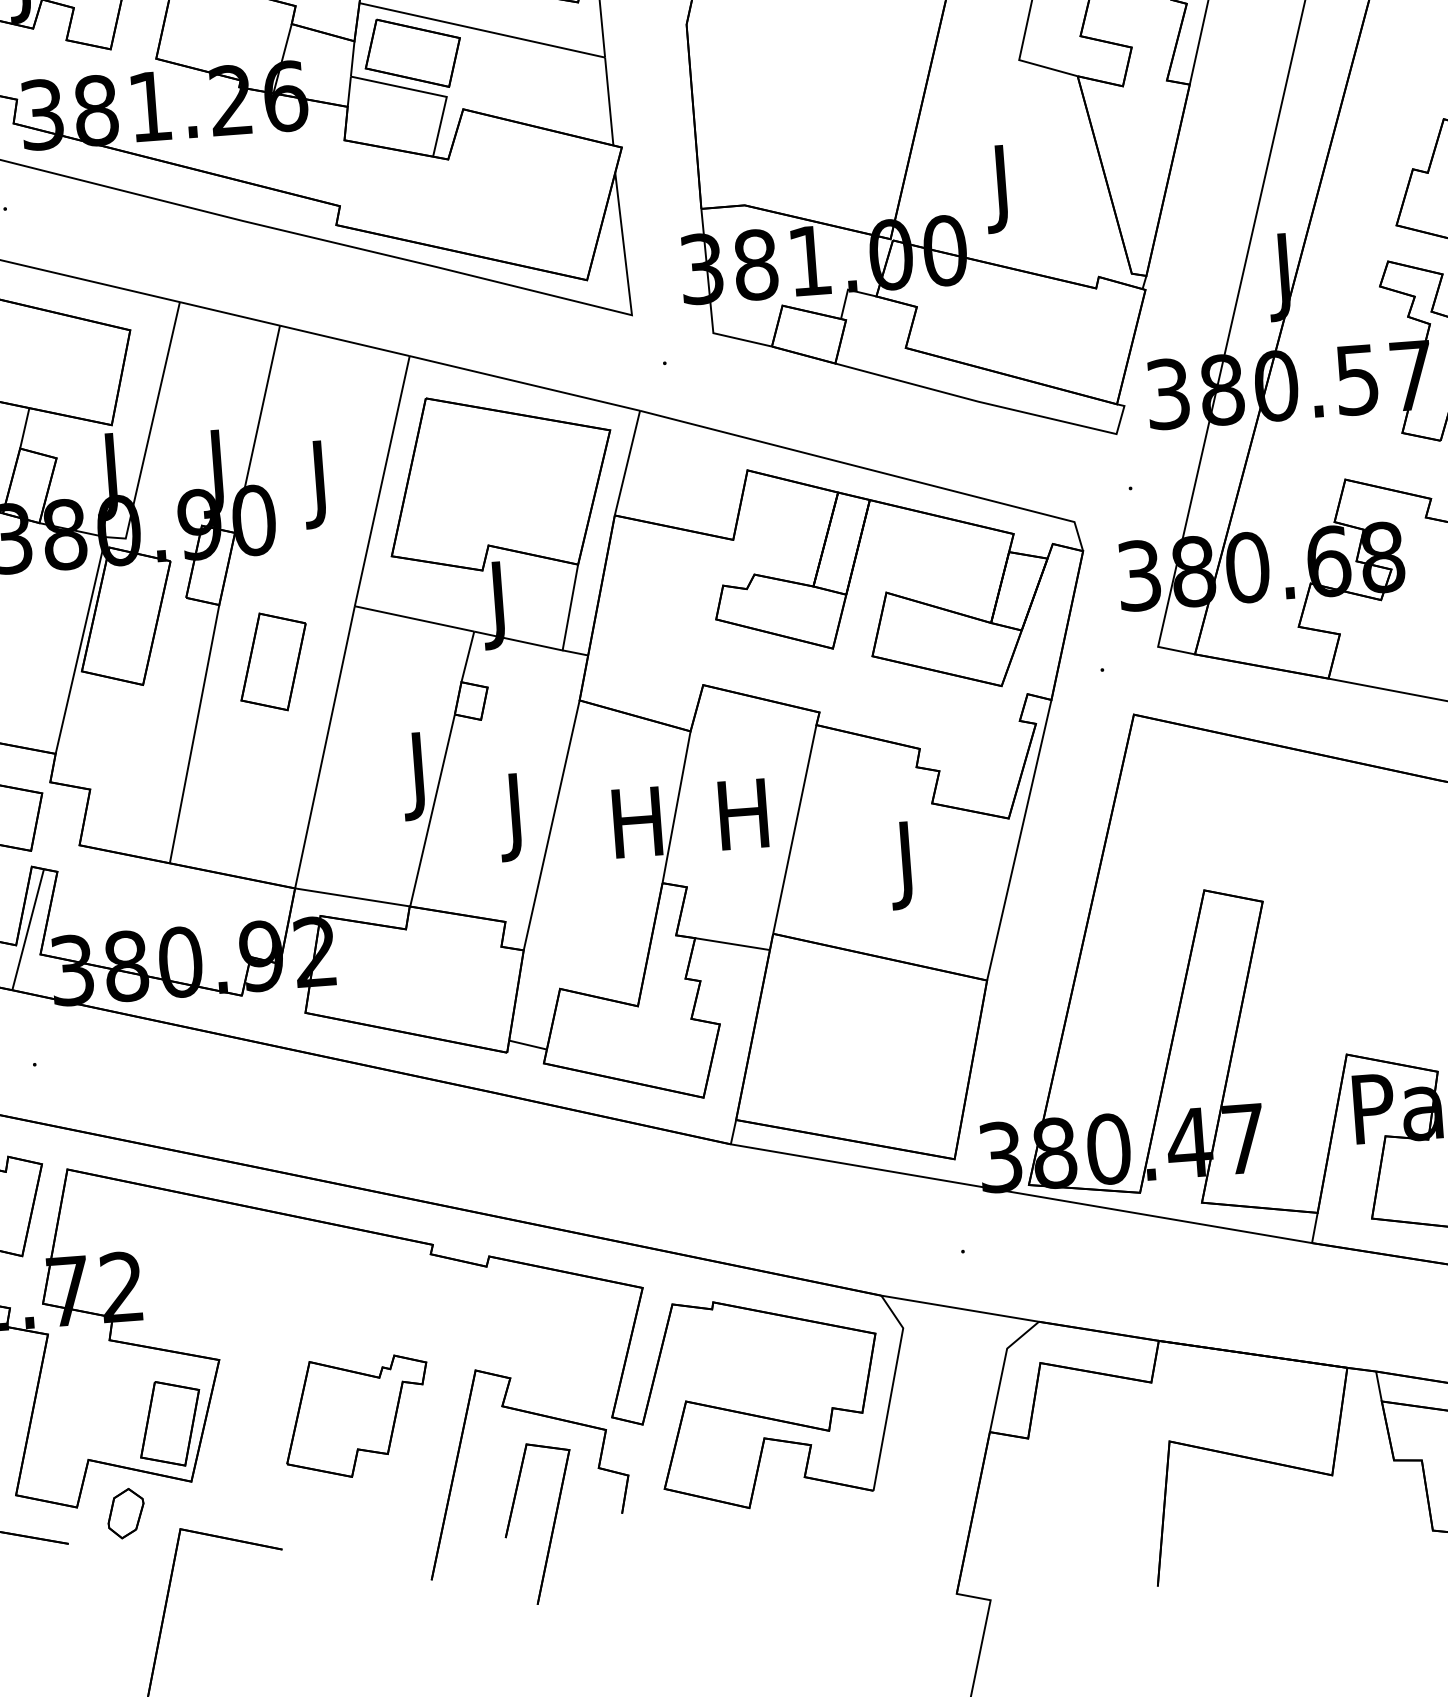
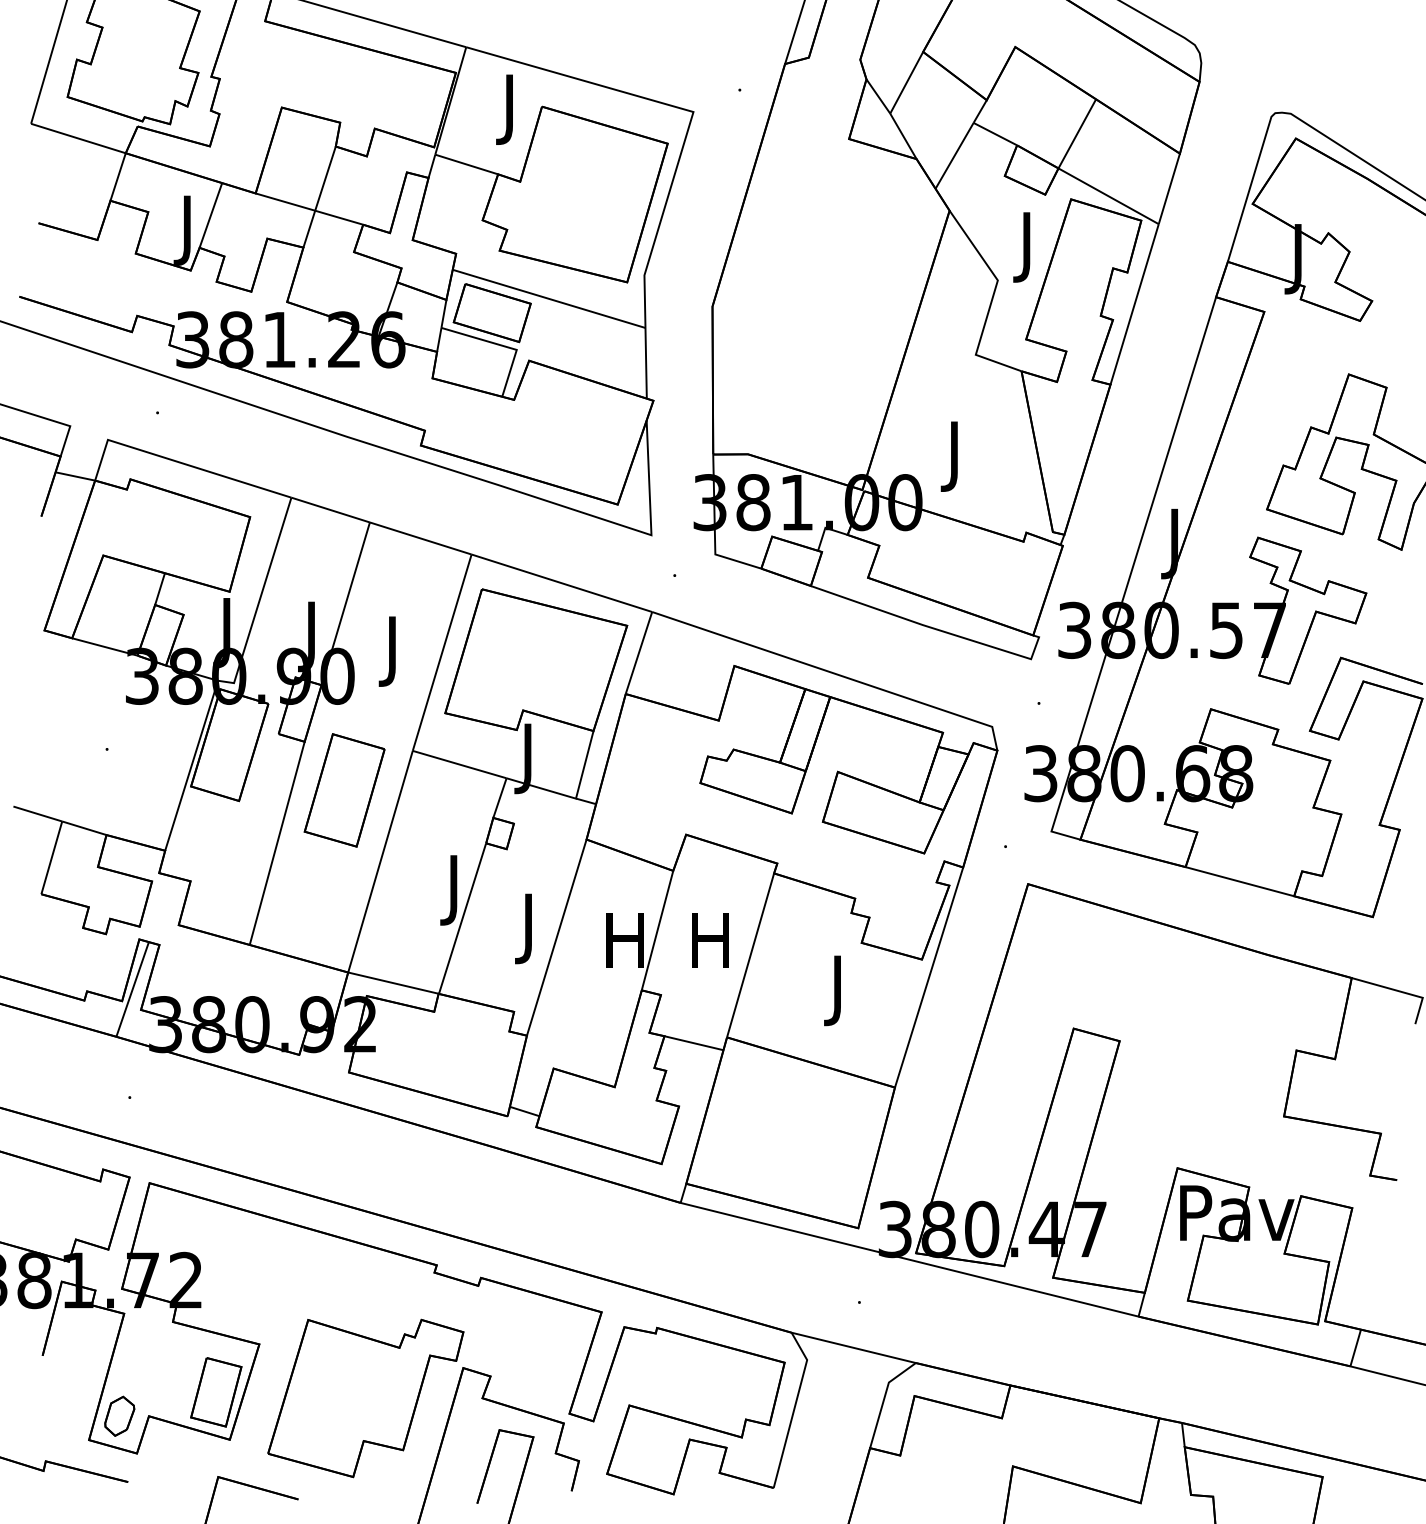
part: (273, 662) -> (344, 790), size x1.43
part: (356, 1417) -> (365, 1398), size x1.67
part: (125, 1512) -> (119, 1415), moved

